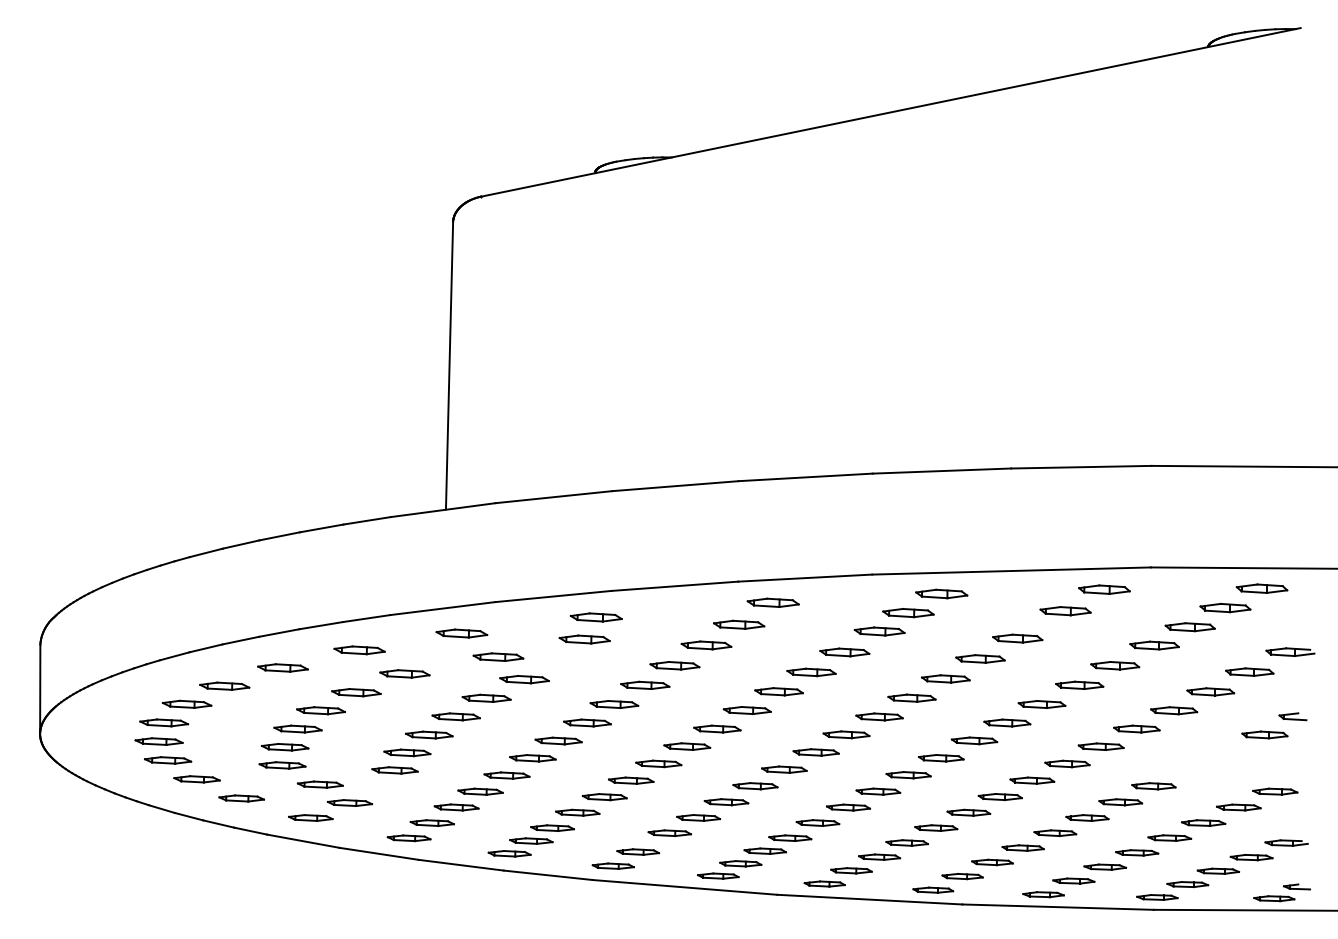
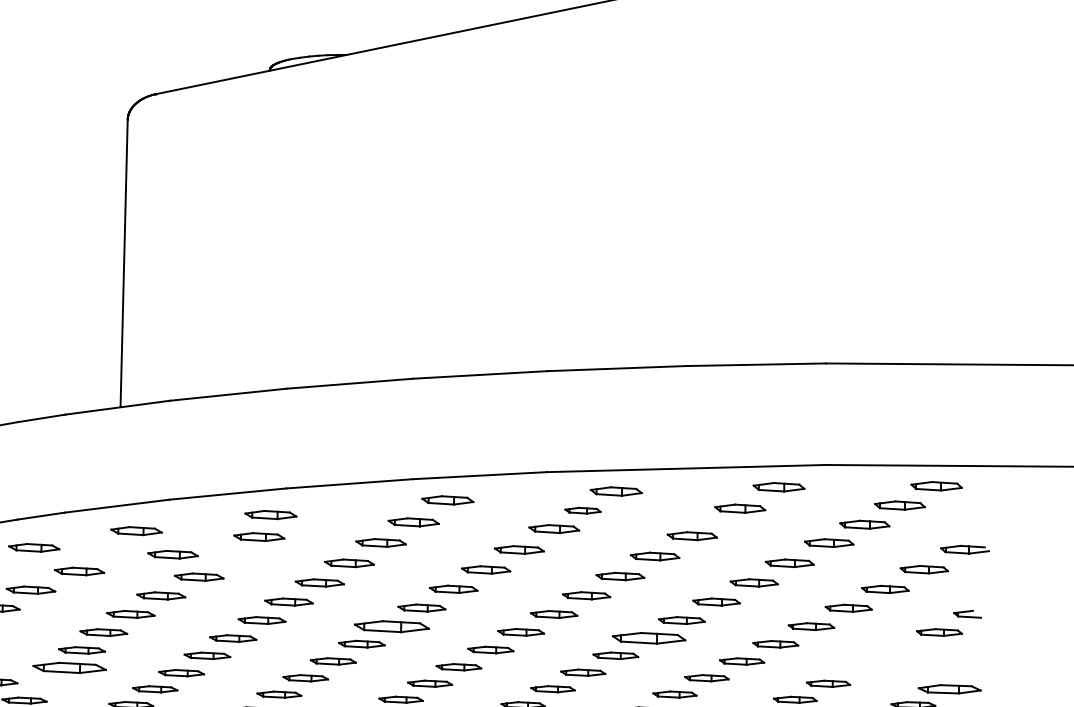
part: (908, 613) -> (583, 511), size x0.7
part: (717, 728) -> (392, 626), size x1.6
part: (974, 740) -> (649, 638), size x1.6
part: (394, 770) -> (69, 668), size x1.6
part: (1275, 791) -> (950, 689), size x1.4

